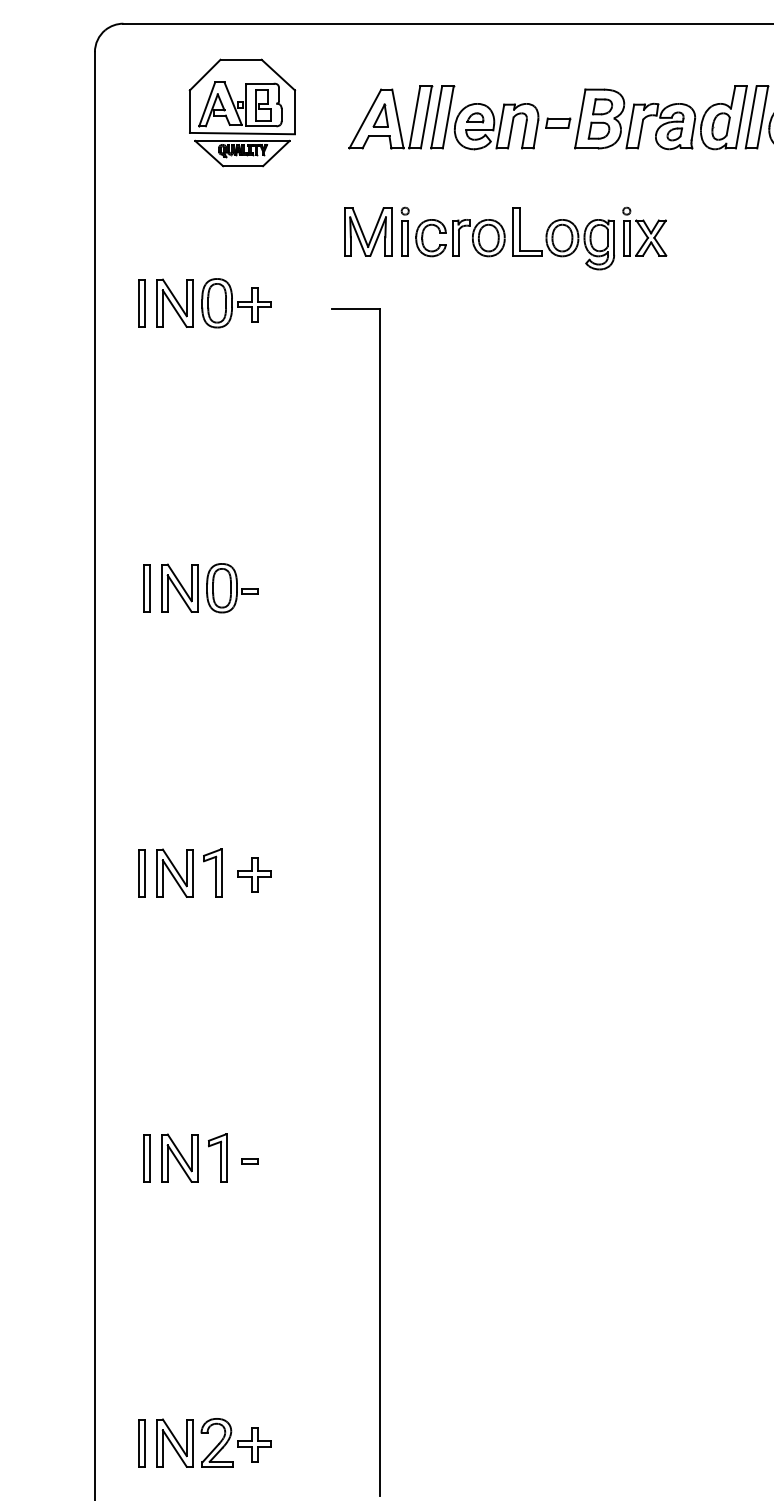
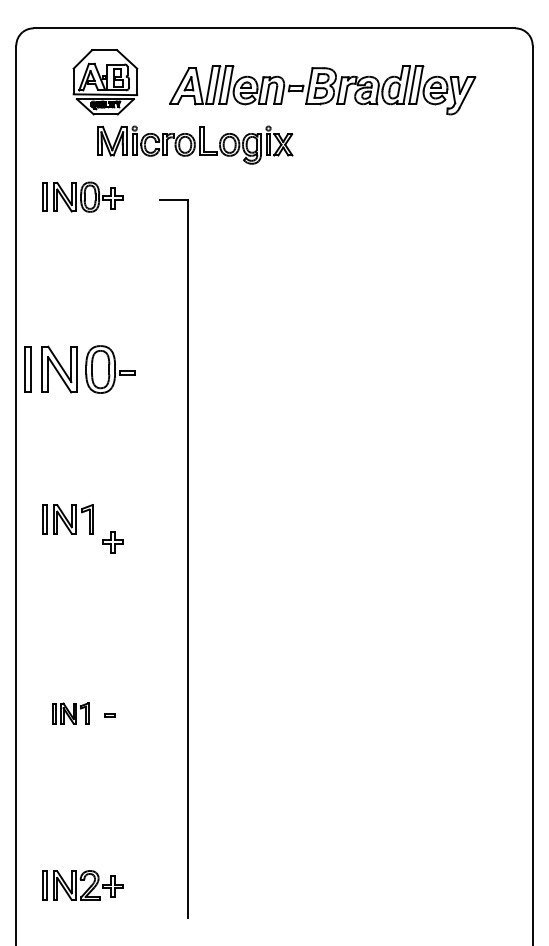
part: (505, 237) -> (195, 144), moved
part: (201, 586) -> (80, 368), size x1.6
part: (179, 873) -> (67, 519), moved
part: (184, 1158) -> (70, 713), size x0.7

